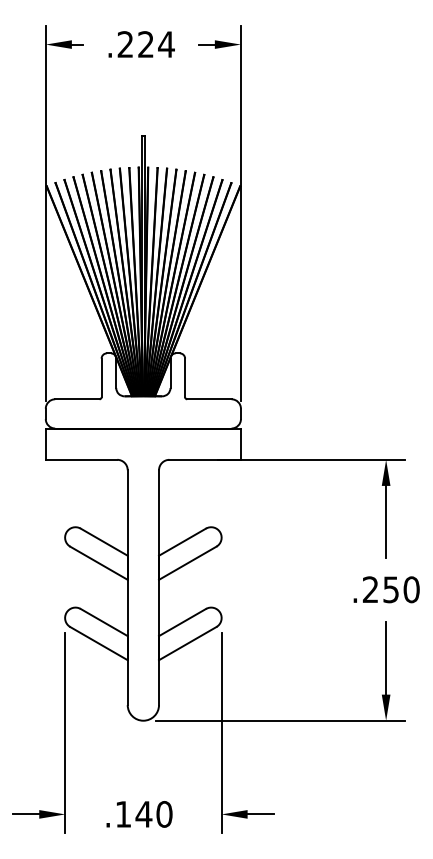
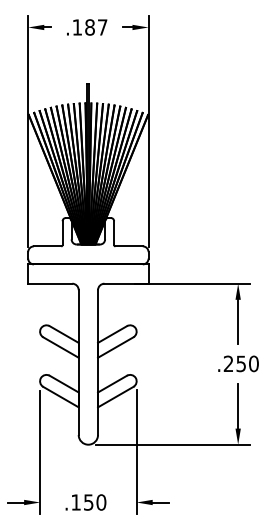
text: (145, 44) -> (89, 27), .224 -> .187
text: (143, 814) -> (88, 502), .140 -> .150

